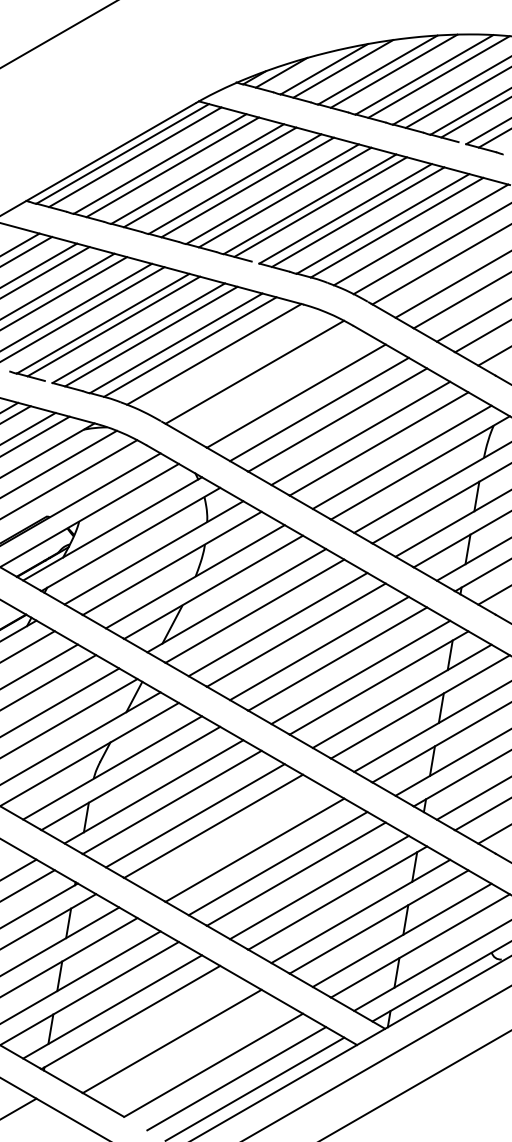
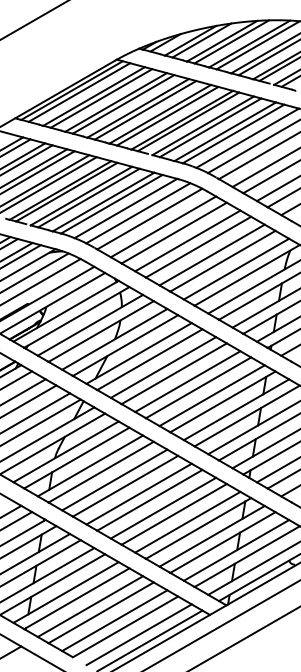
line: (235, 362) -> (138, 213), added
line: (278, 384) -> (163, 226), added
line: (235, 838) -> (138, 493), added
line: (154, 1030) -> (90, 606), added
line: (194, 1054) -> (114, 620), added

